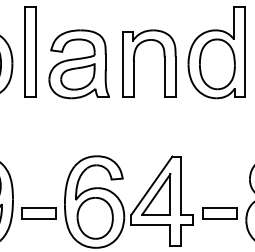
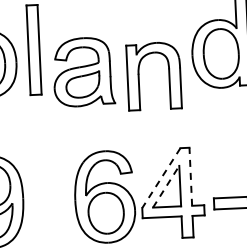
part: (134, 63) -> (139, 76), moved
part: (78, 64) -> (83, 72), moved
line: (151, 185) -> (160, 177), solid -> dashed
line: (181, 185) -> (190, 176), solid -> dashed
line: (156, 194) -> (166, 186), solid -> dashed
part: (38, 213) -> (49, 211), removed

